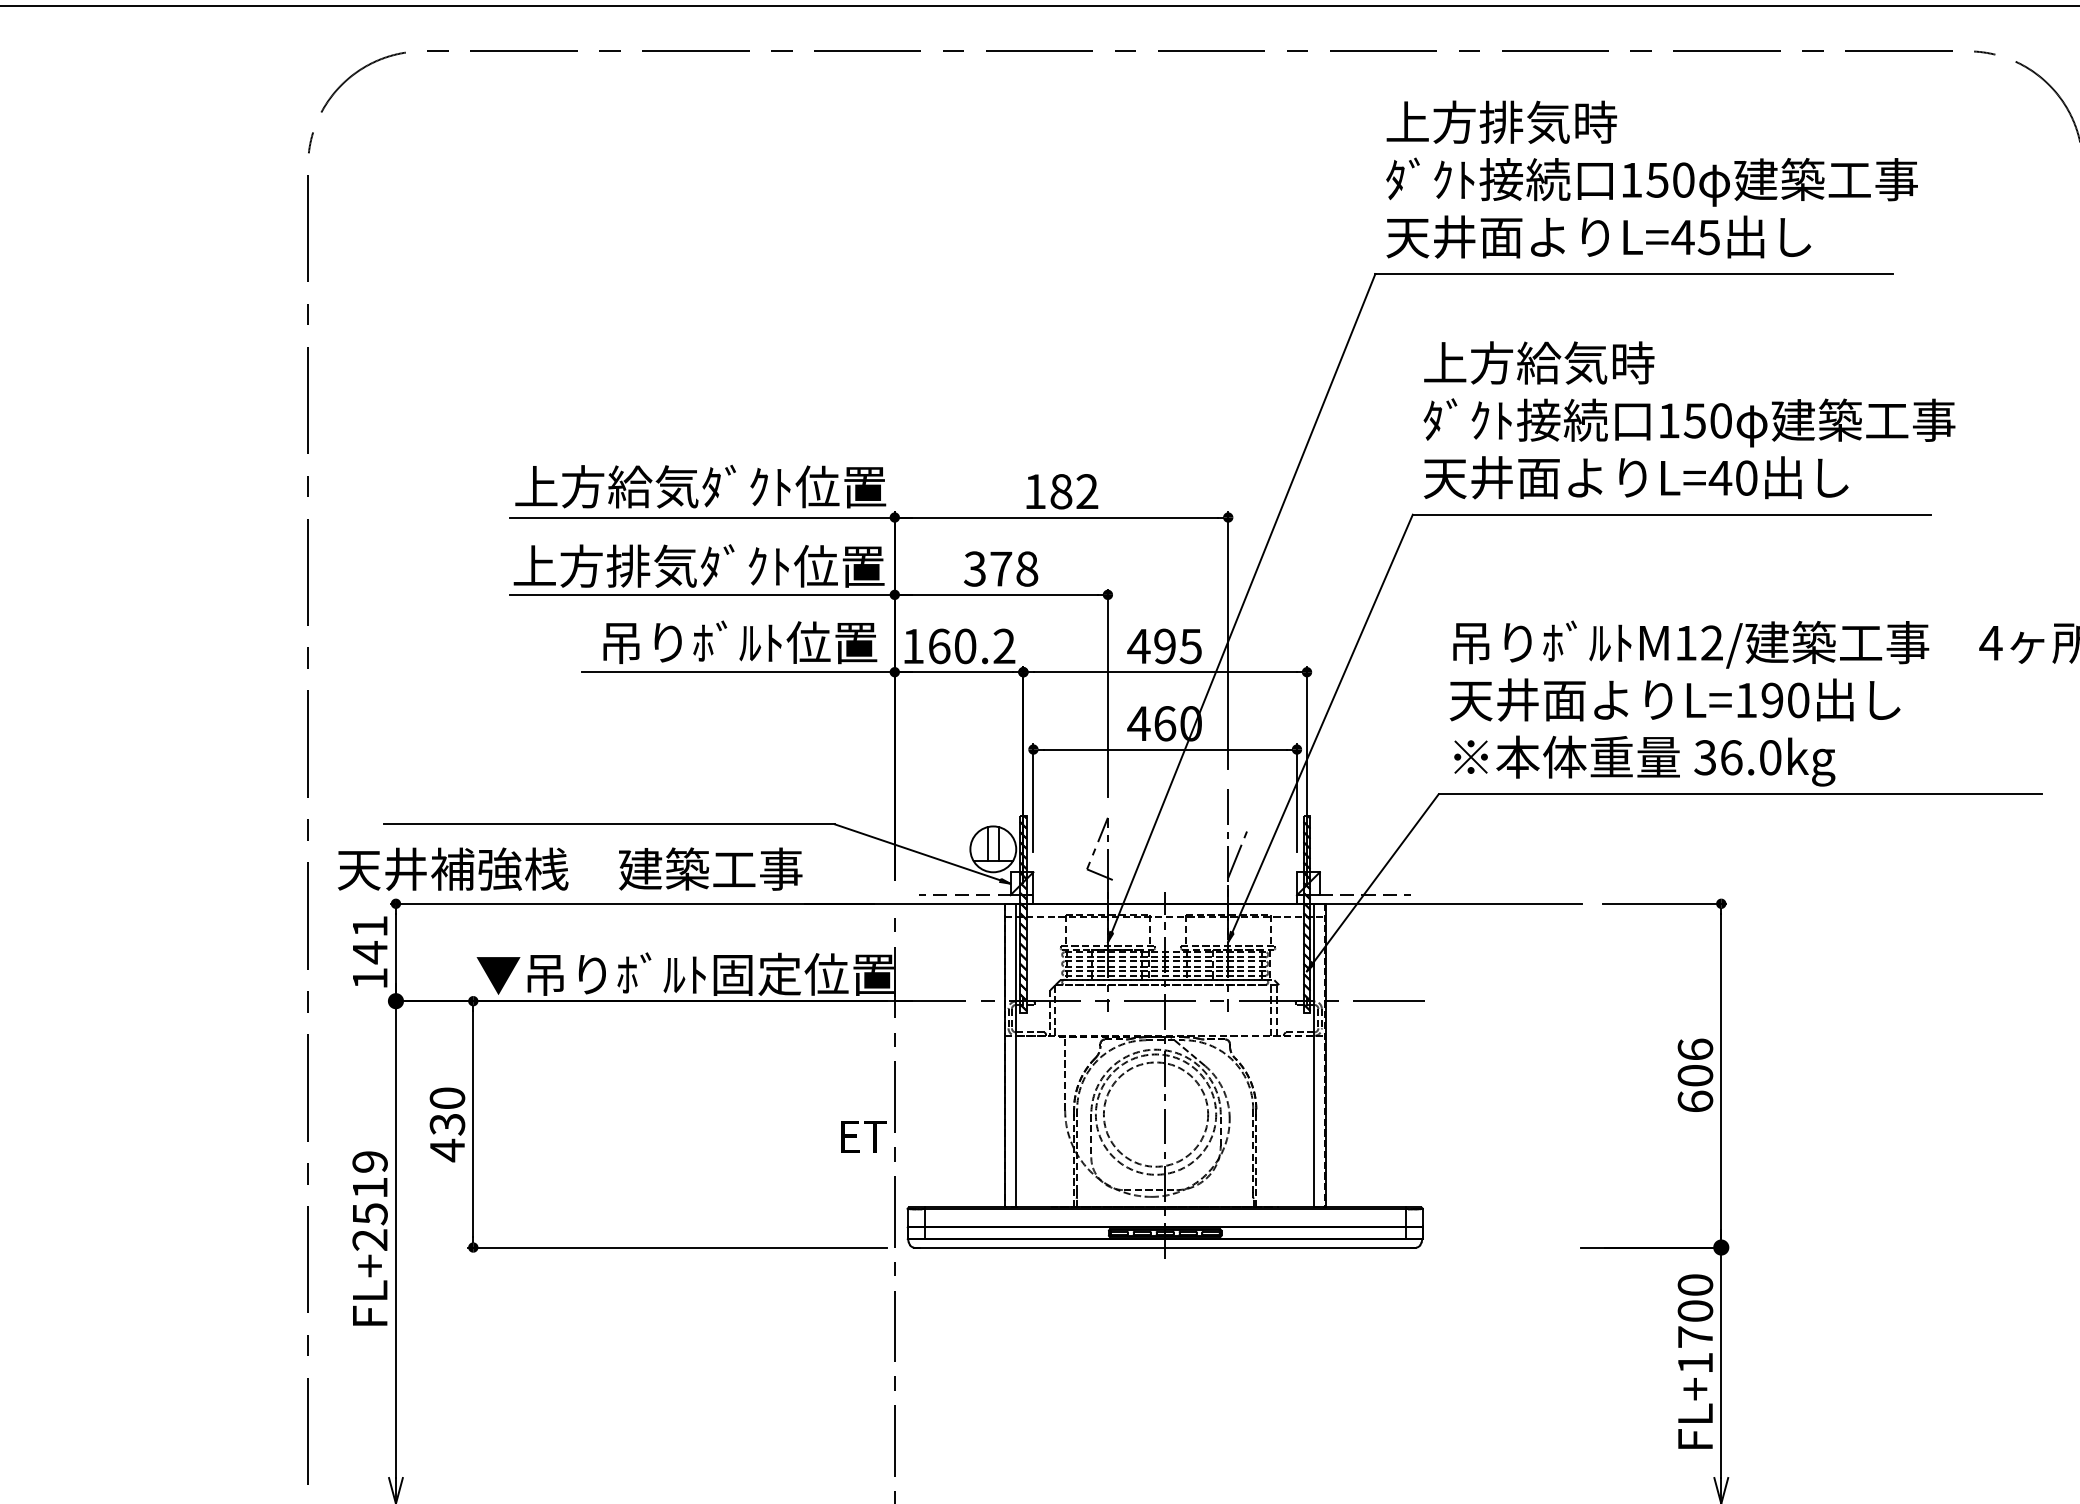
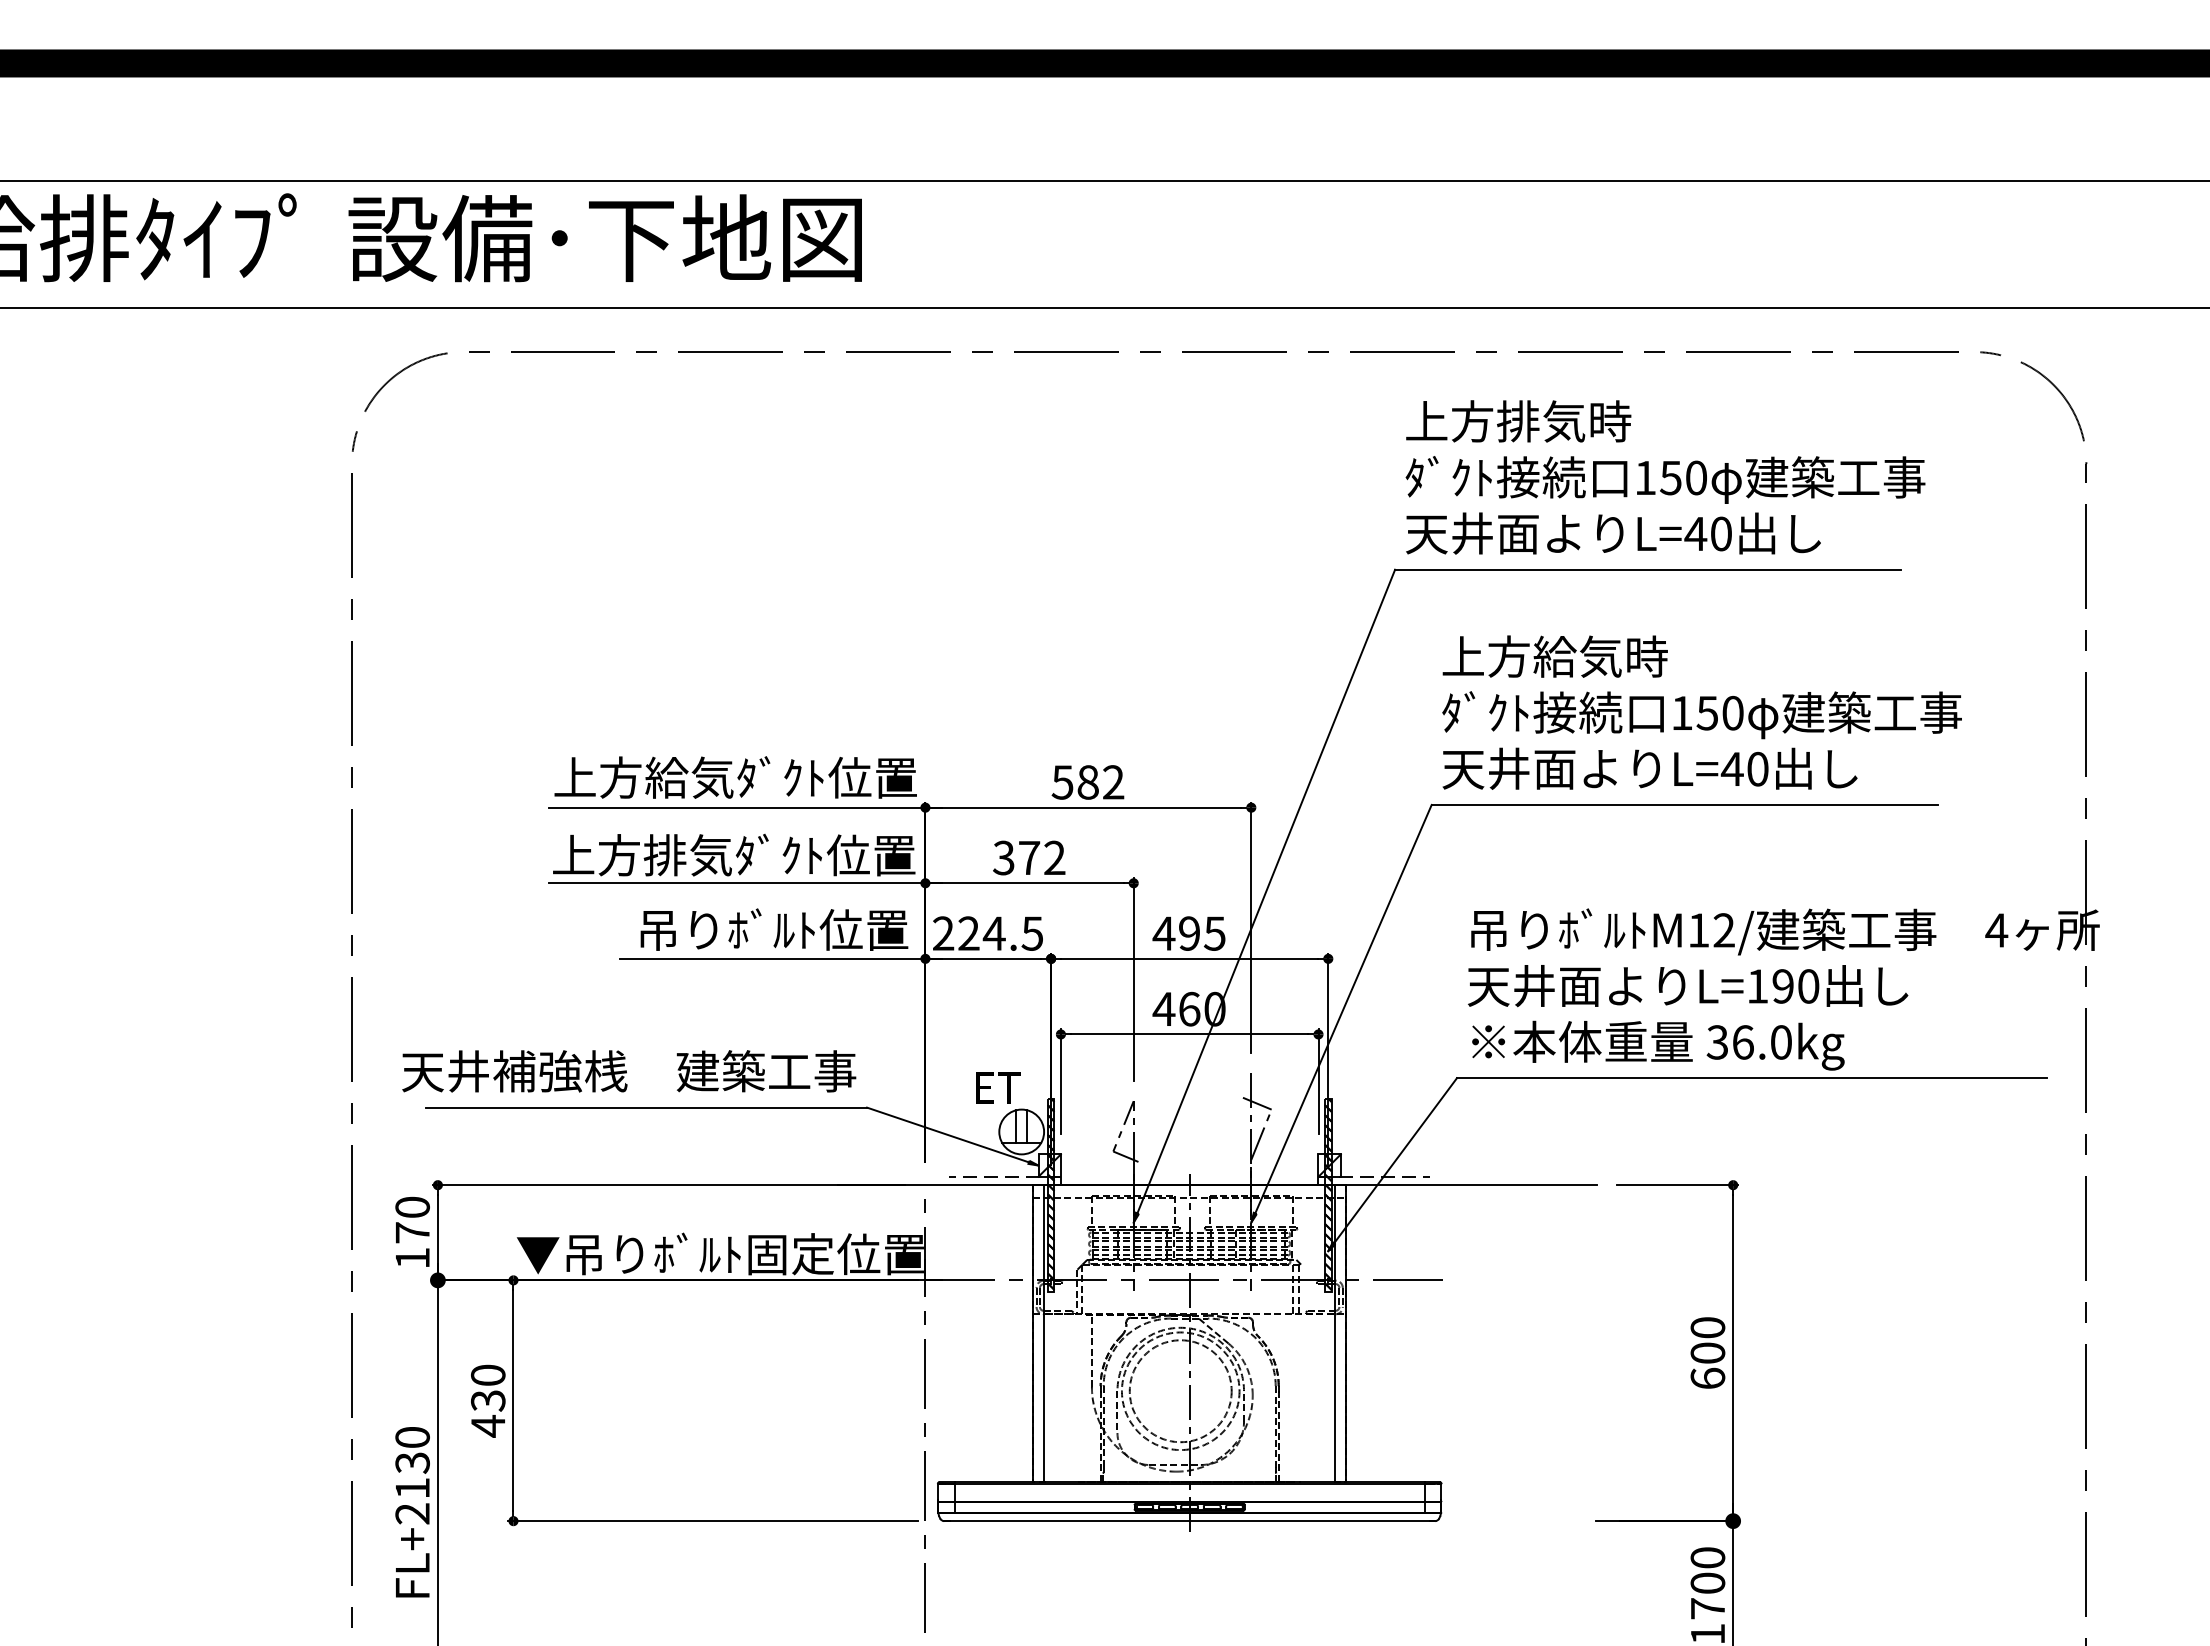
text: (1708, 236) -> (1720, 533), L=45 -> L=40
text: (1035, 491) -> (1062, 782), 182 -> 582
text: (1026, 568) -> (1054, 857), 378 -> 372
text: (959, 646) -> (988, 933), 160.2 -> 224.5
line: (1233, 820) -> (1256, 1103), added
text: (570, 869) -> (629, 1071), moved
text: (369, 939) -> (412, 1220), 141 -> 170
text: (1695, 1049) -> (1707, 1327), 606 -> 600
text: (864, 1136) -> (998, 1087), moved
text: (369, 1188) -> (412, 1463), FL+2519 -> FL+2130

